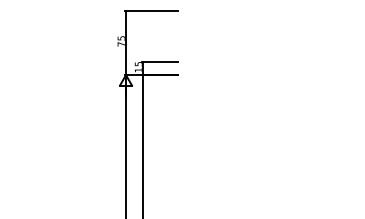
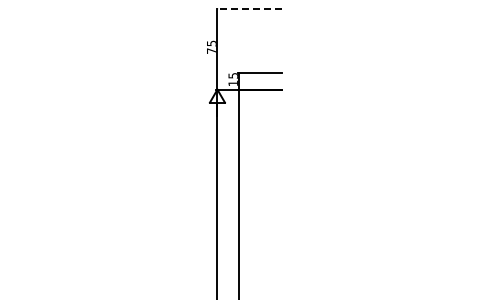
line: (151, 10) -> (249, 8), solid -> dashed

